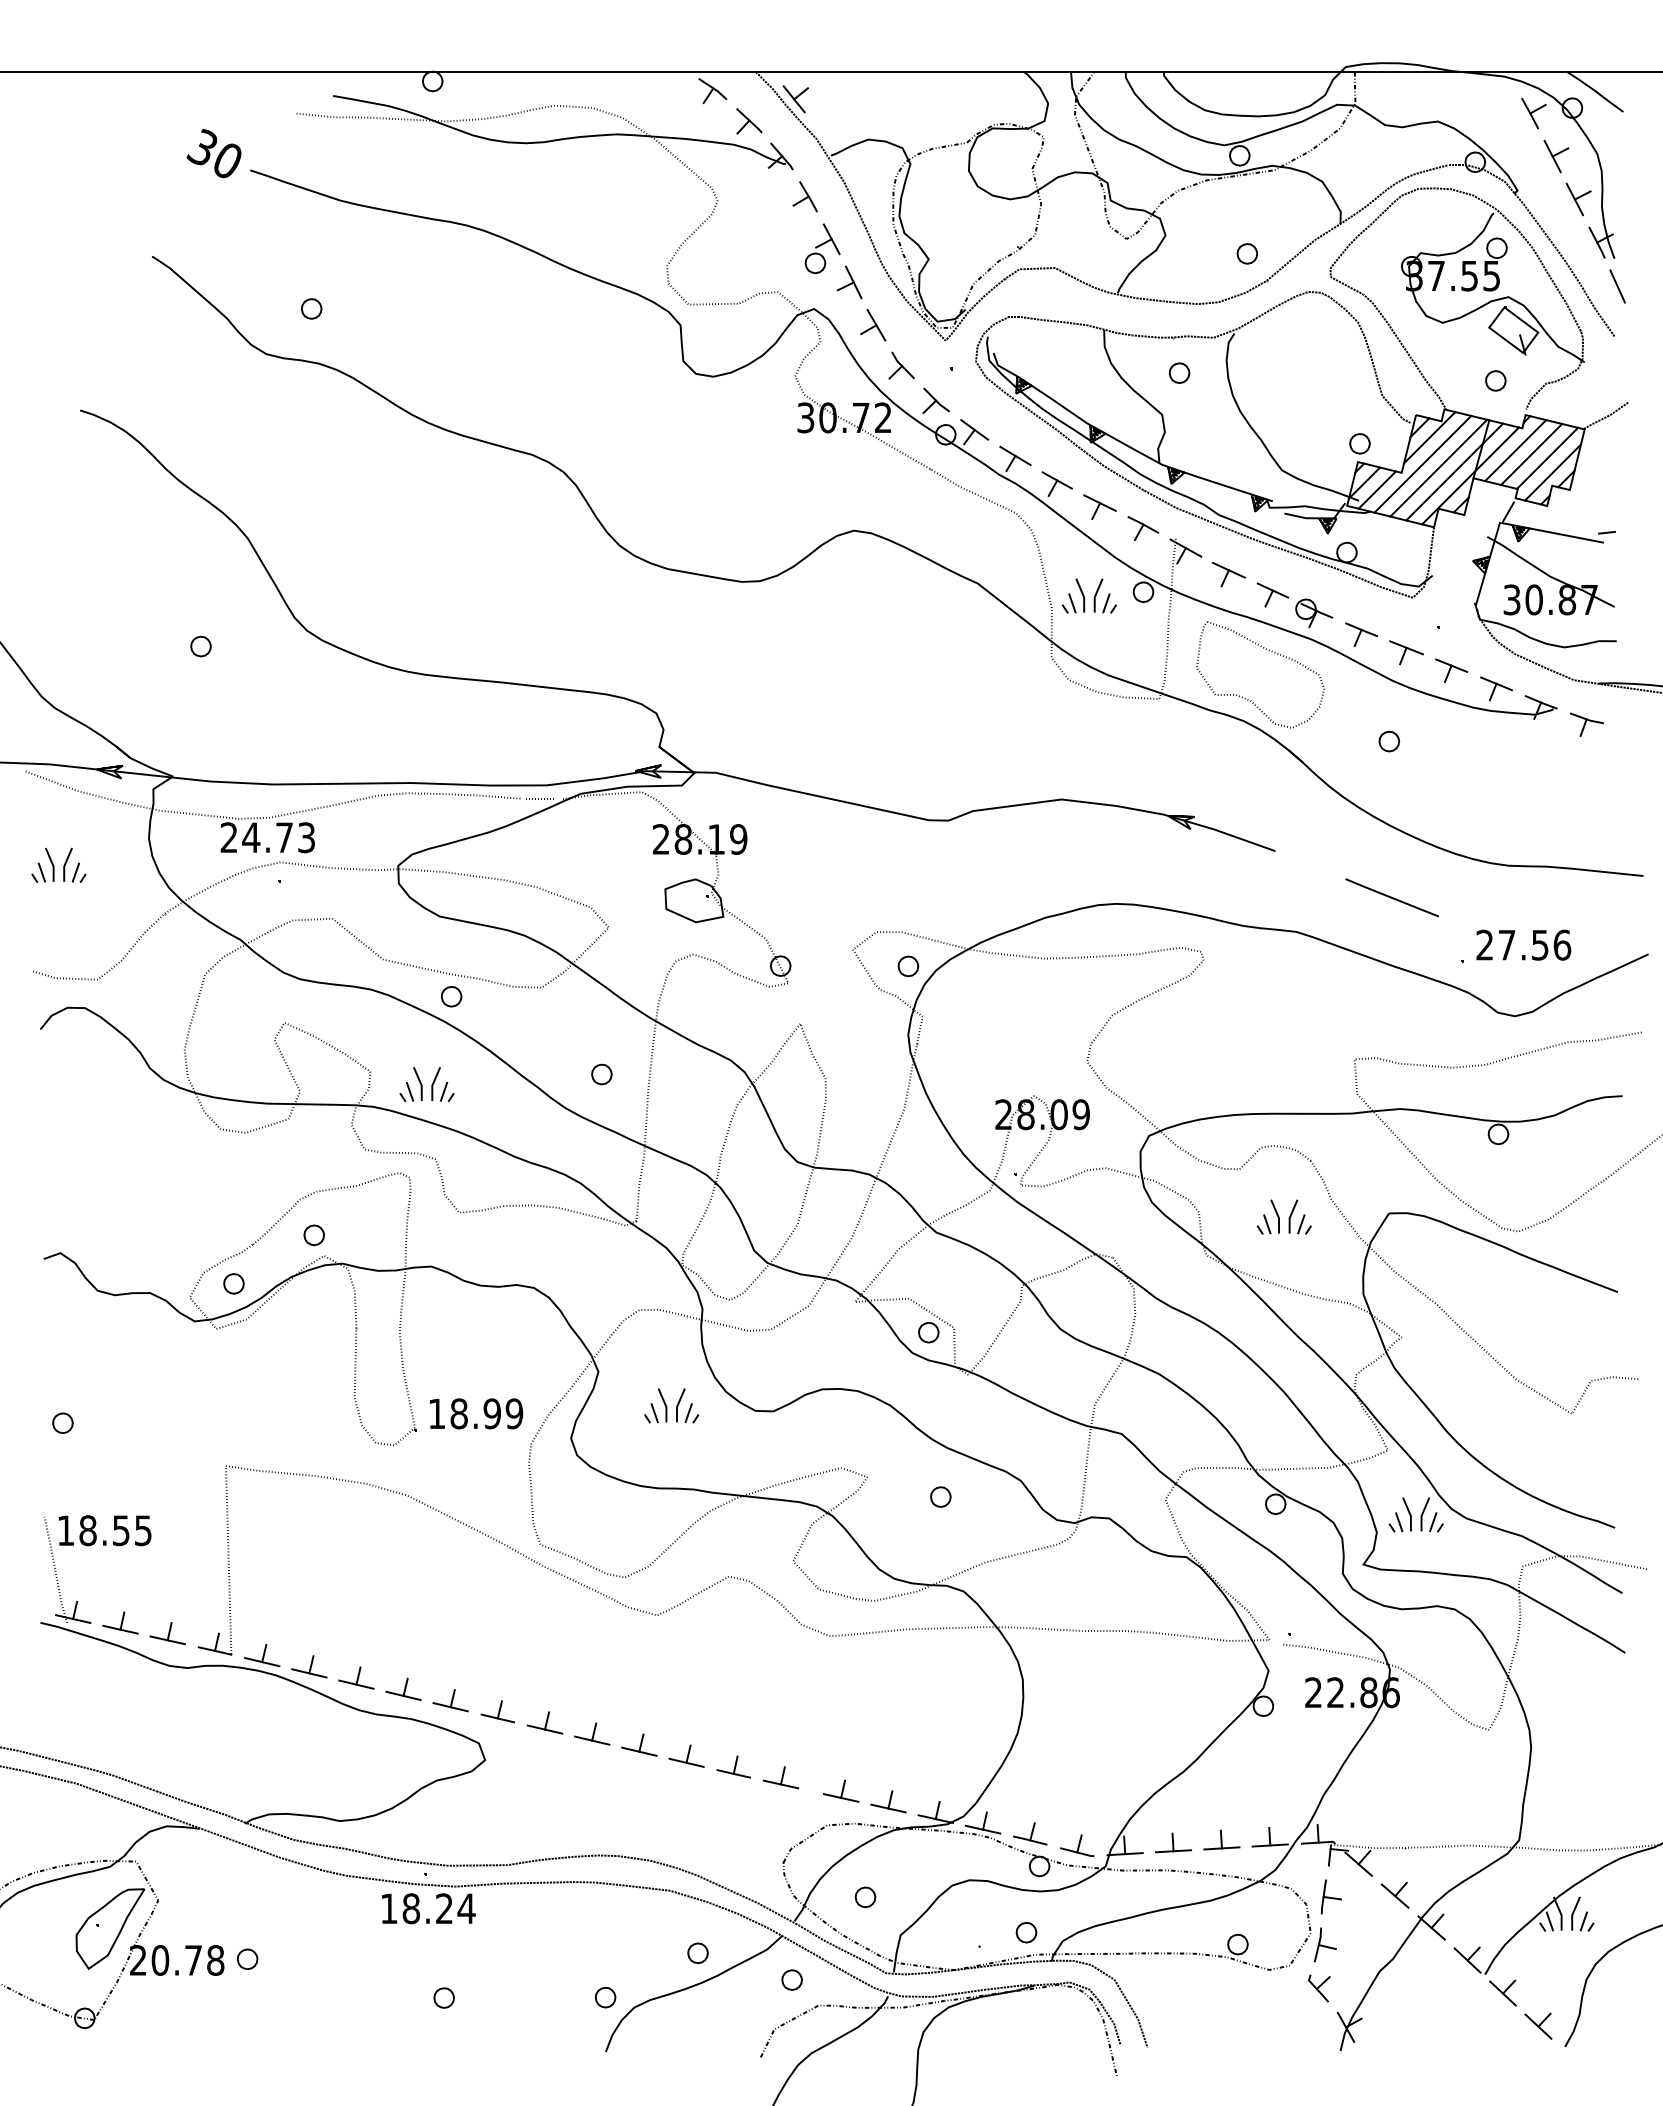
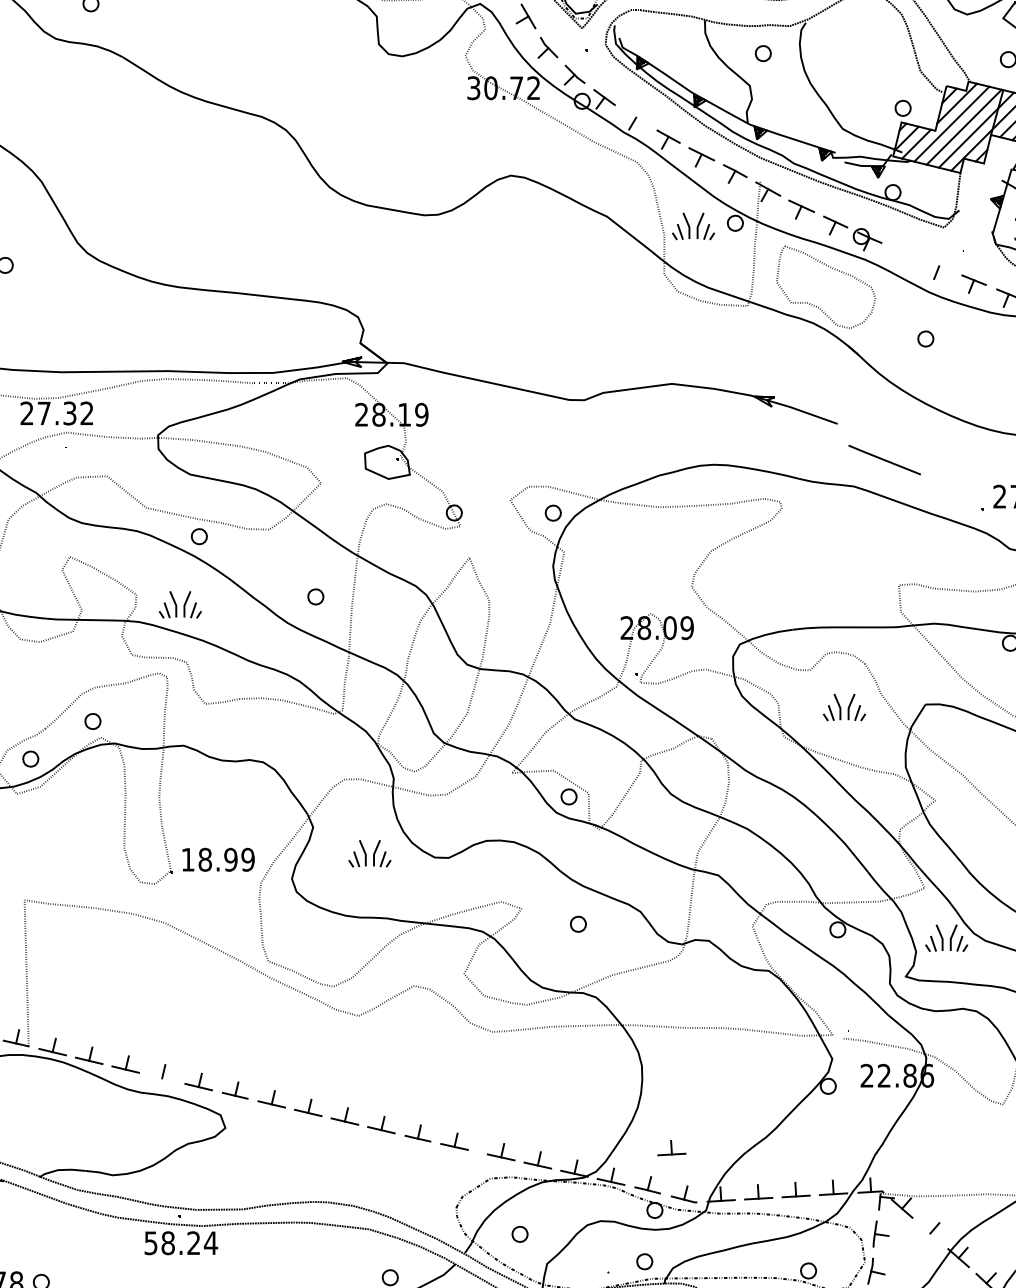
line: (1015, 455) -> (636, 117), removed
part: (1361, 634) -> (904, 256), removed
line: (1406, 647) -> (939, 266), removed
text: (278, 837) -> (65, 413), 24.73 -> 27.32
line: (1391, 897) -> (884, 459), moved
line: (403, 1695) -> (162, 1078), removed
part: (1061, 1785) -> (671, 1147), added
line: (1394, 1895) -> (929, 1232), removed
text: (389, 1908) -> (151, 1243), 18.24 -> 58.24

